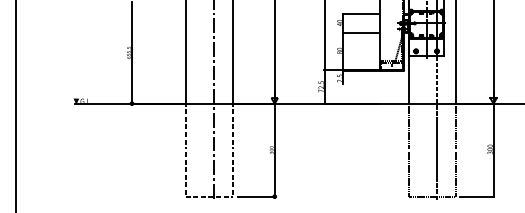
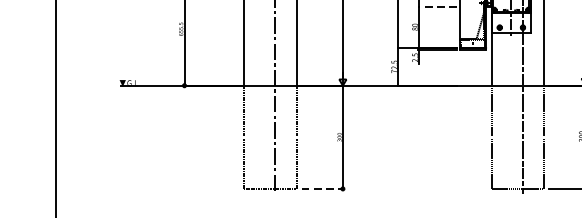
line: (359, 32) -> (436, 6), solid -> dashed
line: (256, 196) -> (322, 188), solid -> dashed

